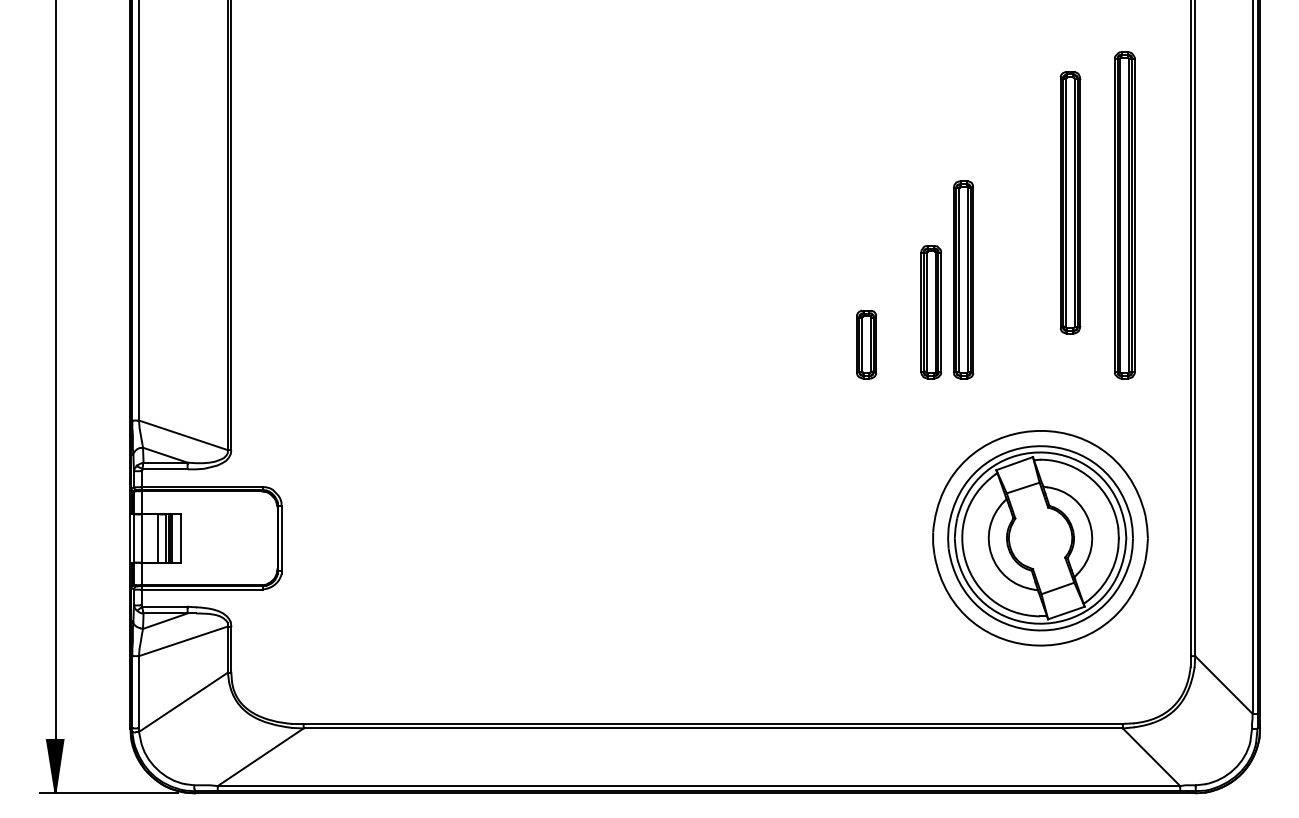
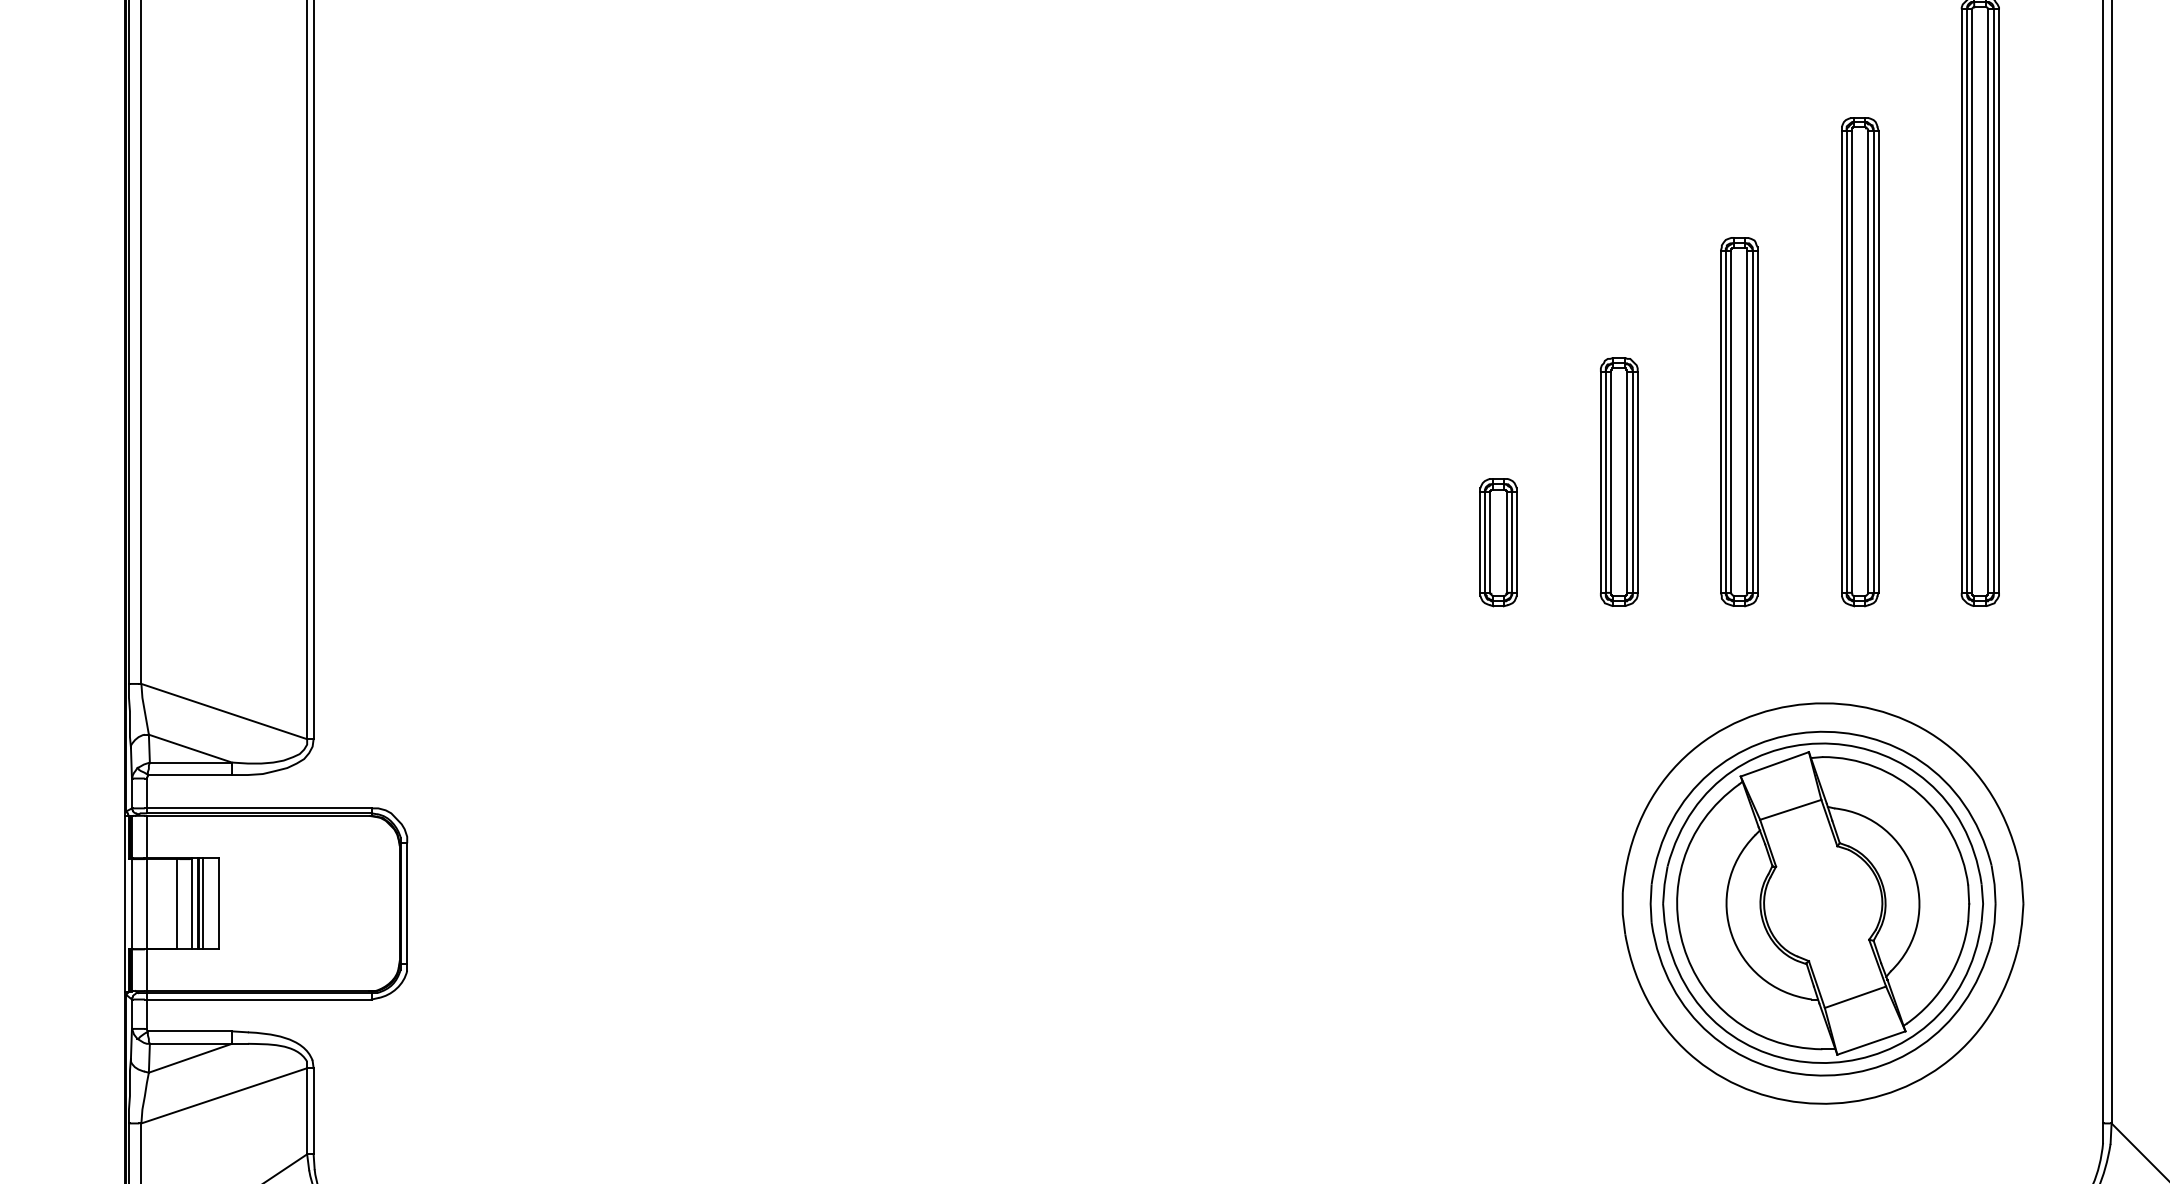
part: (1070, 202) -> (1860, 361), moved
part: (963, 279) -> (1739, 420), moved

